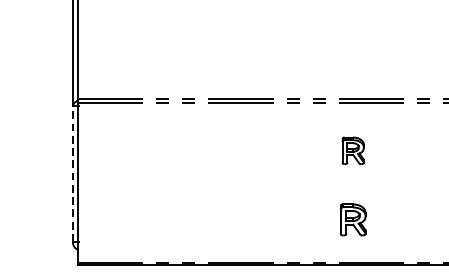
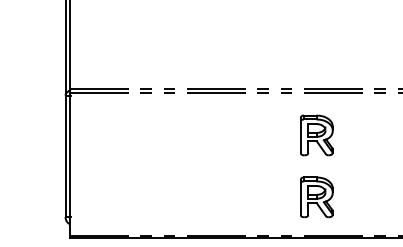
part: (352, 150) -> (316, 135), size x1.67
line: (72, 174) -> (65, 156), dashed -> solid
part: (352, 220) -> (316, 197), size x1.43

